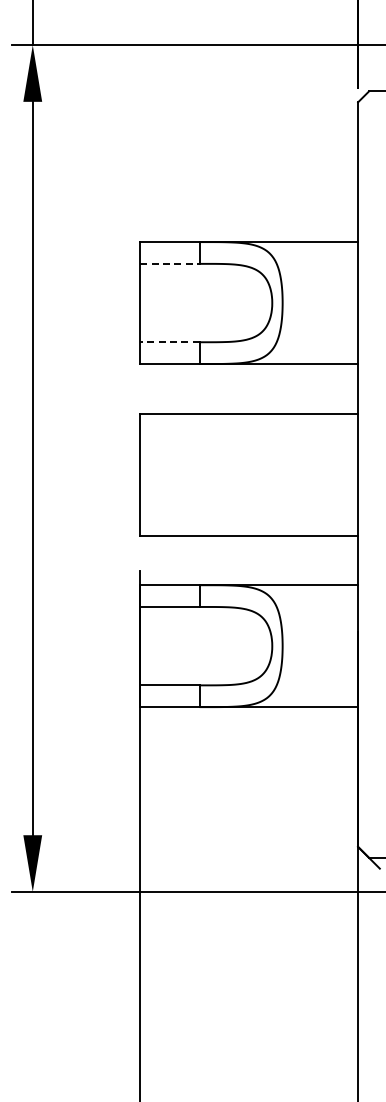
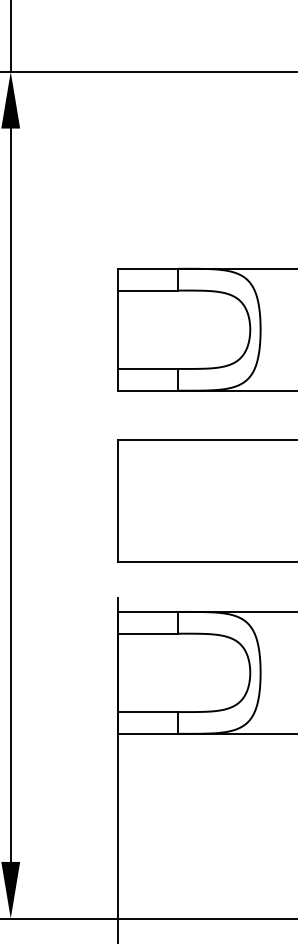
line: (169, 263) -> (147, 290), dashed -> solid
line: (169, 342) -> (147, 369), dashed -> solid

